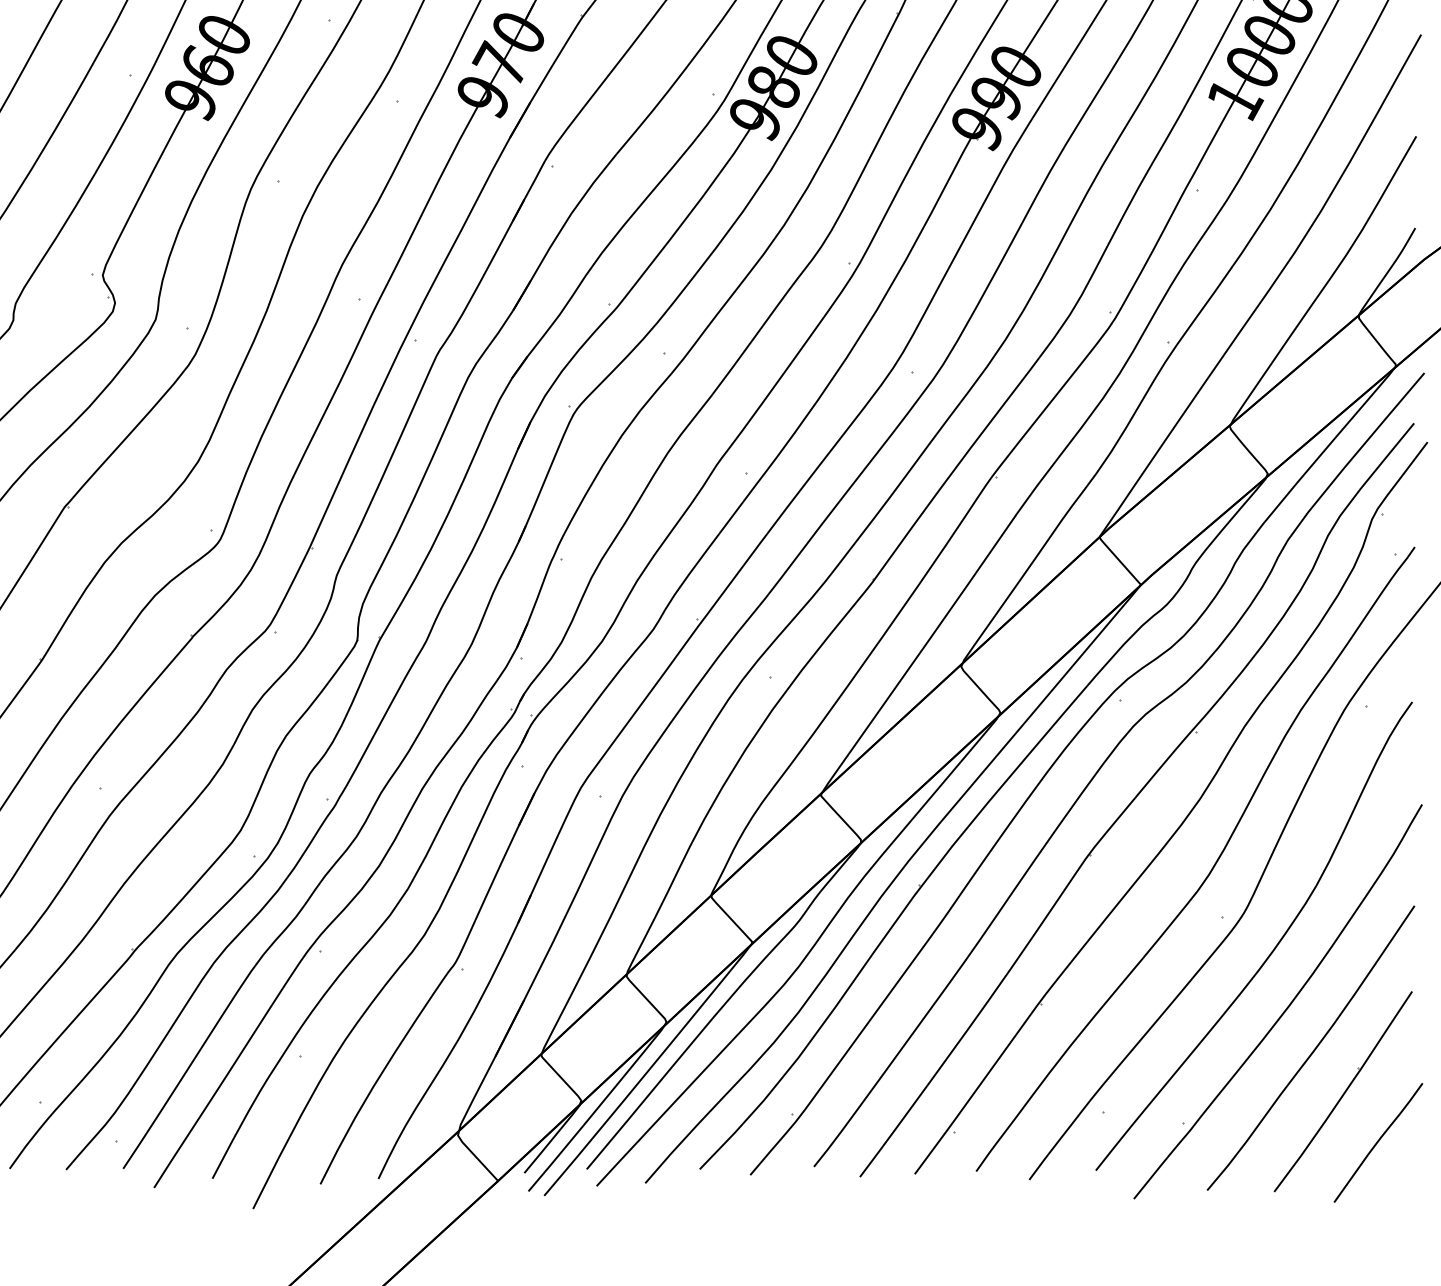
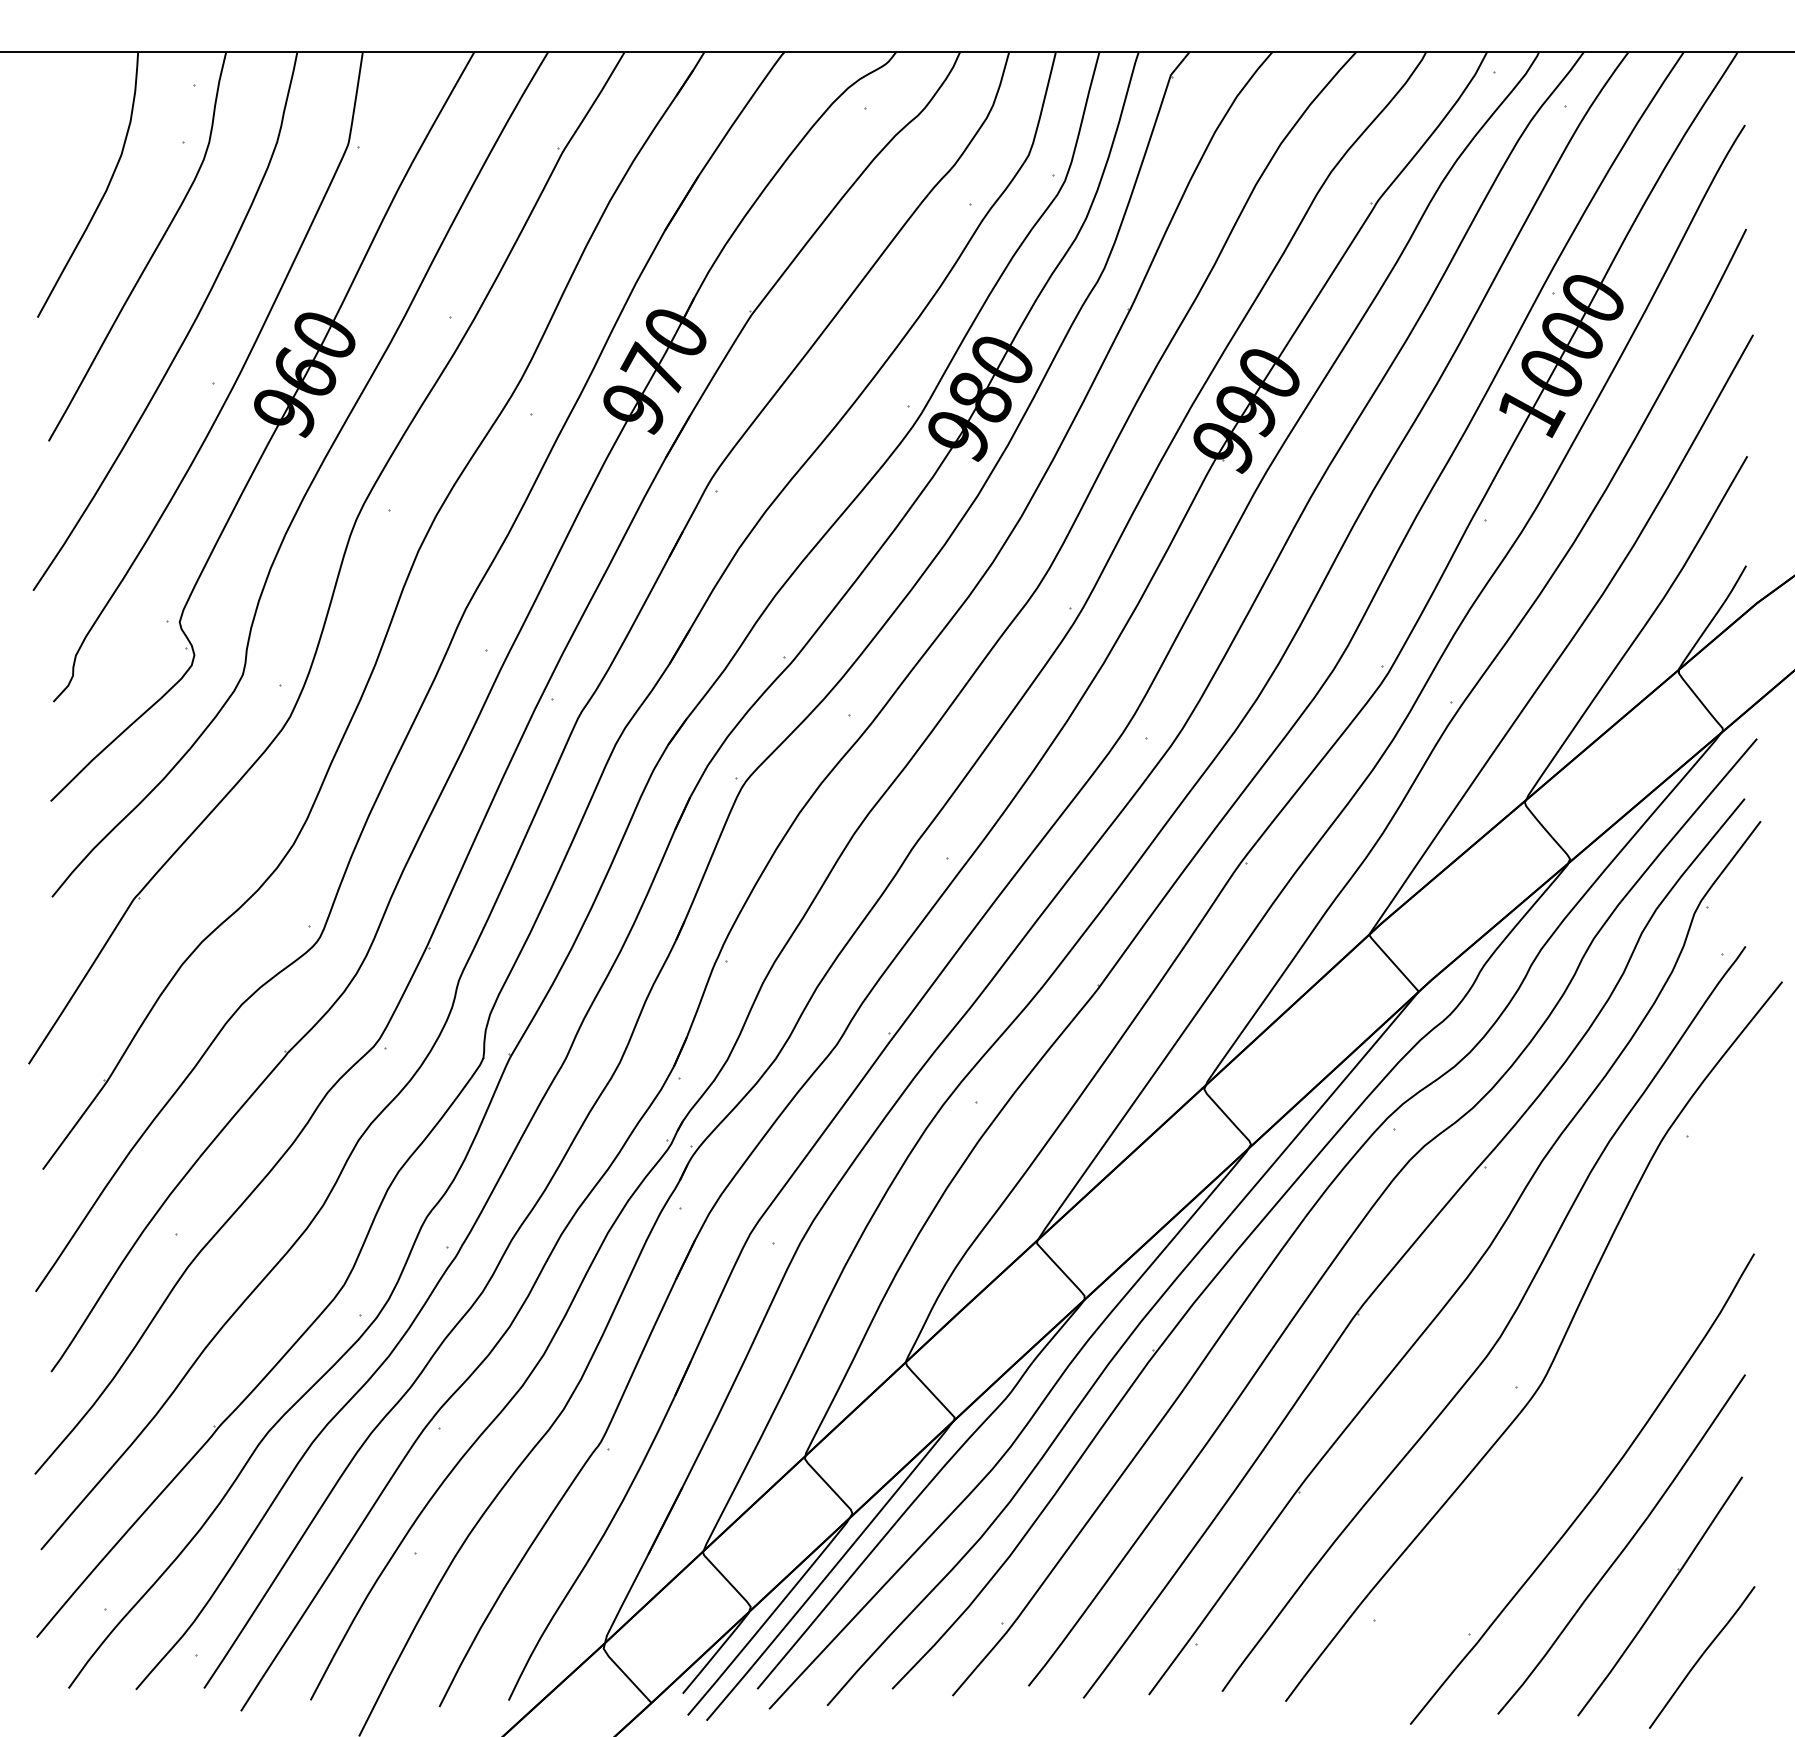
curve: (1273, 949) -> (1576, 1426), removed

